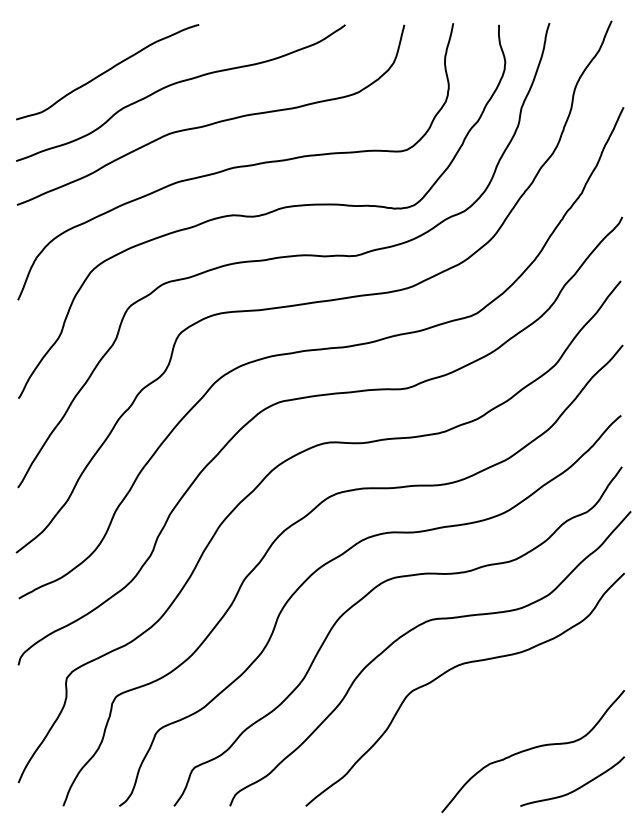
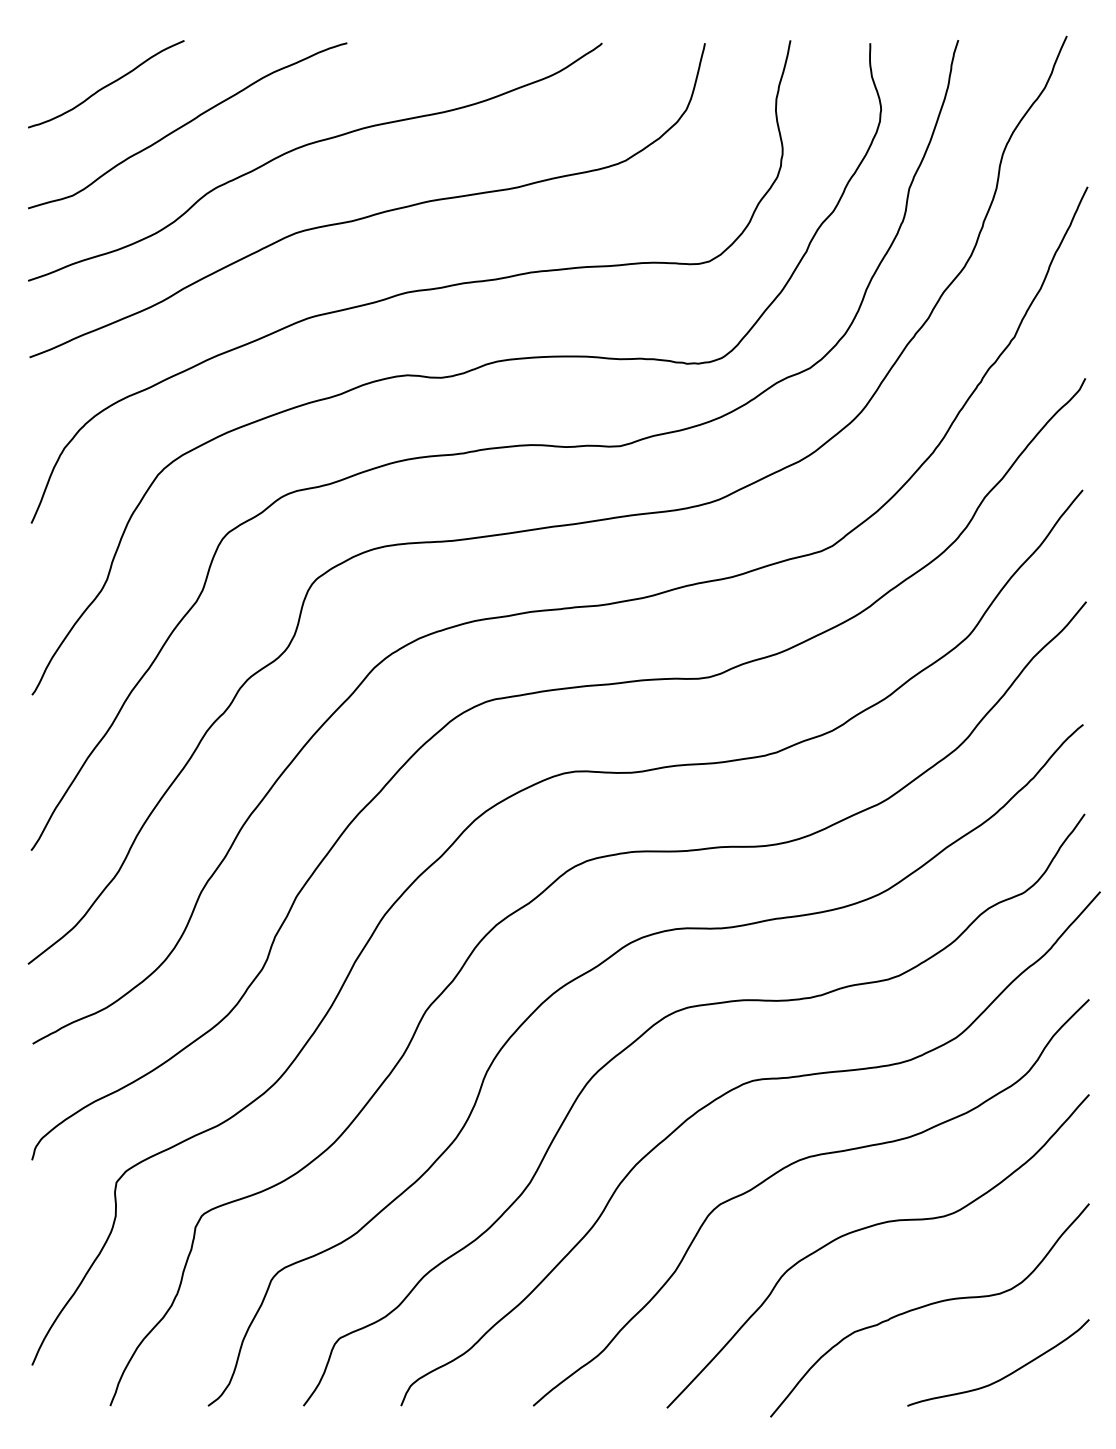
curve: (60, 48) -> (105, 84), added
curve: (499, 704) -> (871, 1228), added

